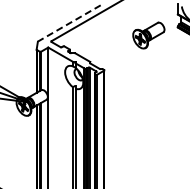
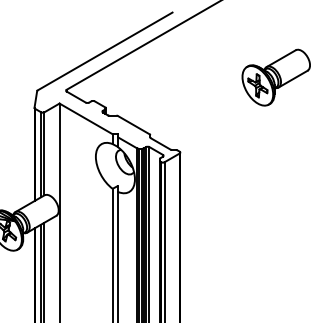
line: (69, 23) -> (105, 51), dashed -> solid

